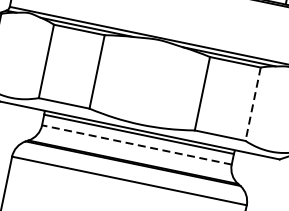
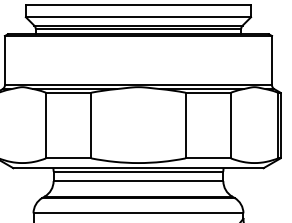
line: (252, 104) -> (230, 125), dashed -> solid
line: (136, 145) -> (138, 181), dashed -> solid

